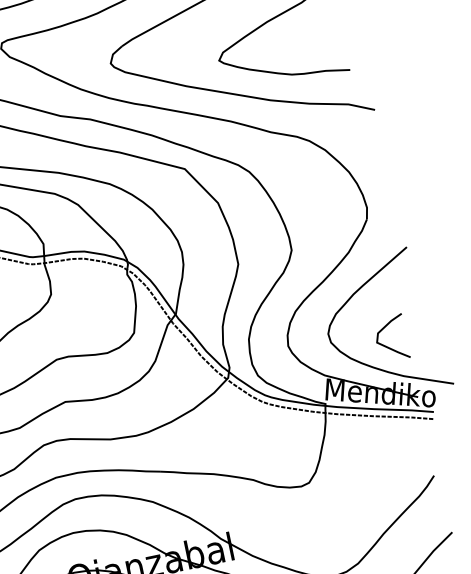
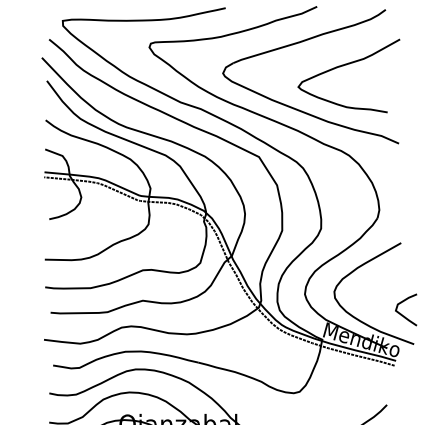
curve: (390, 346) -> (404, 315), moved

